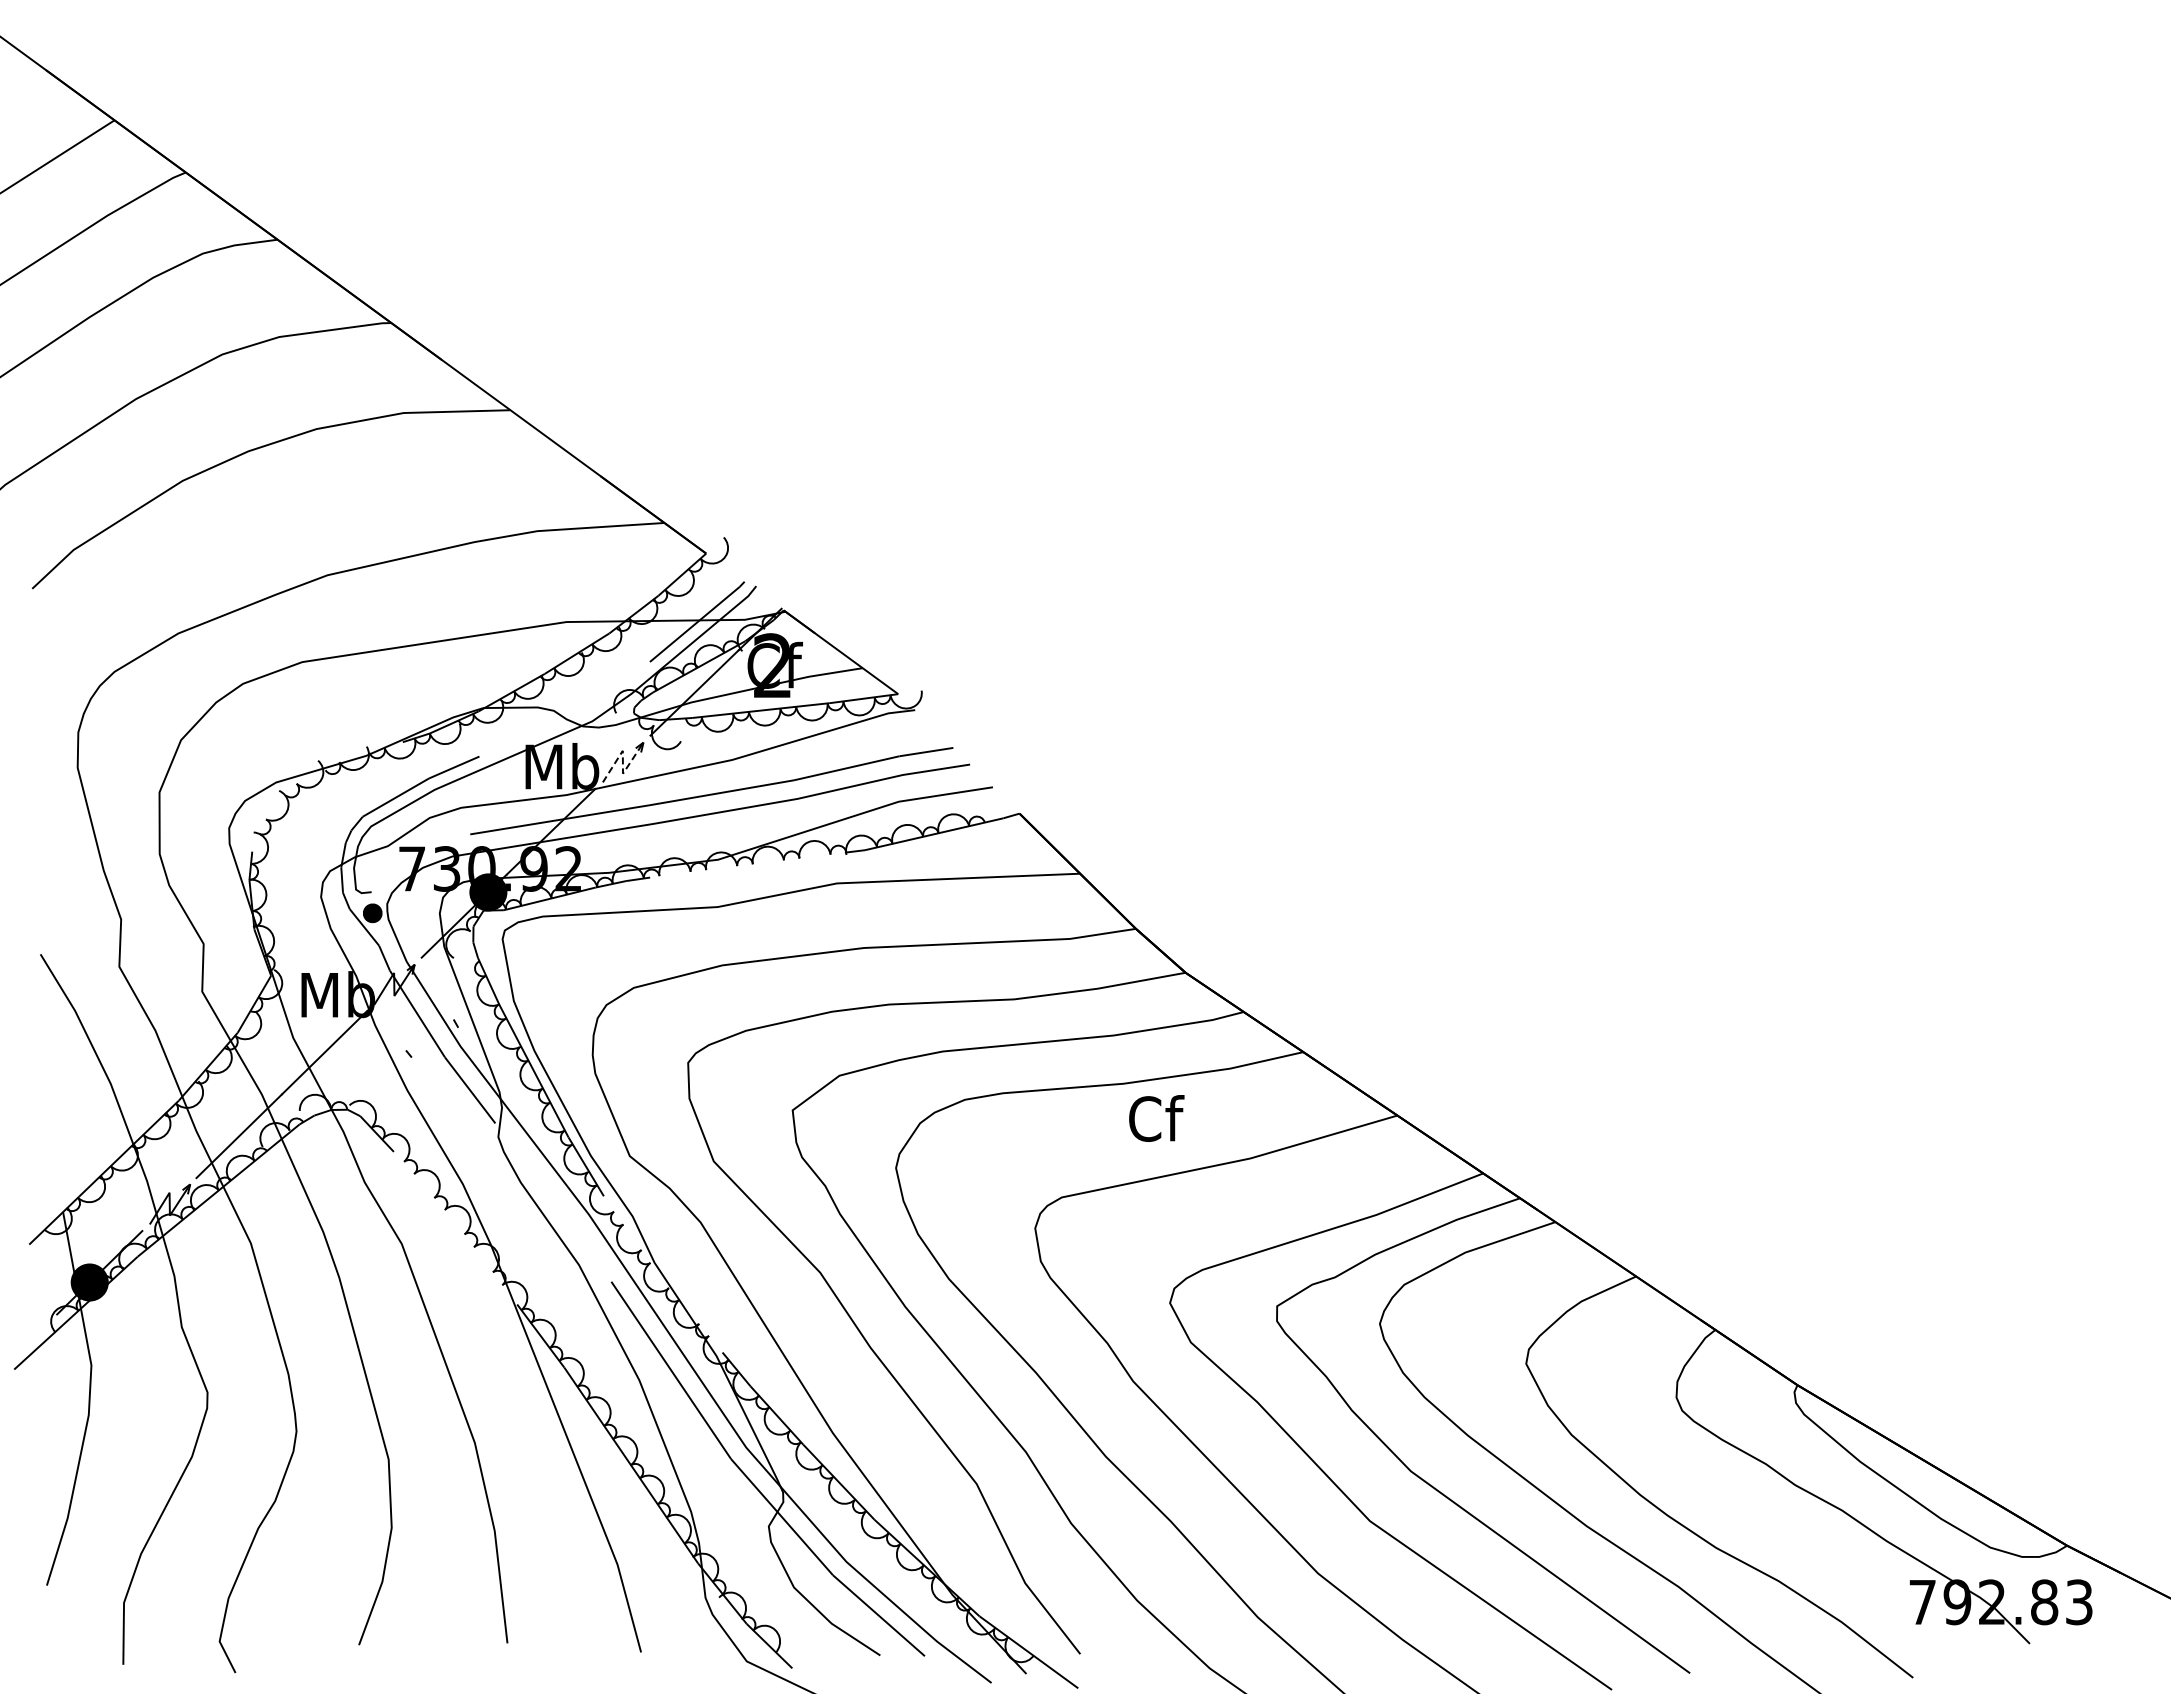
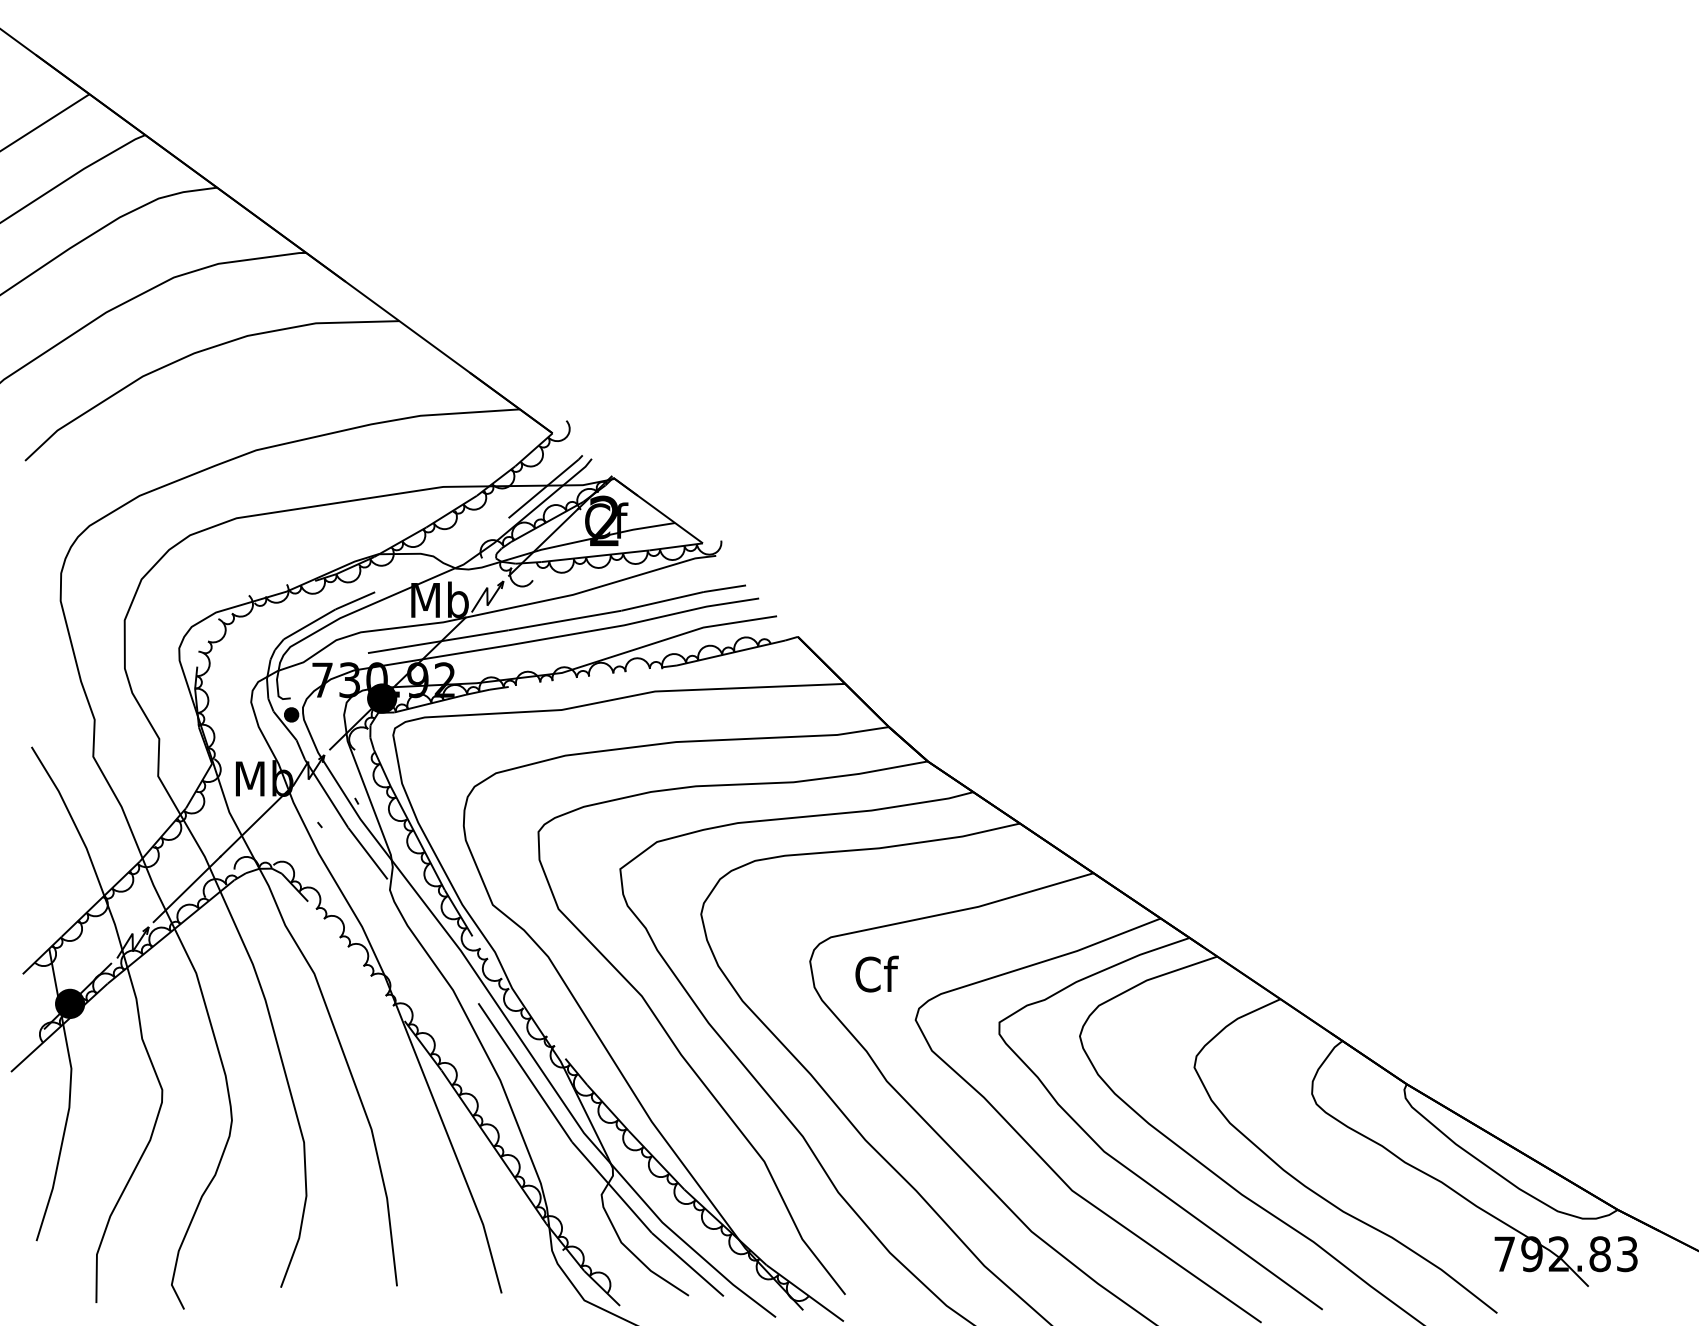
line: (622, 762) -> (487, 596), dashed -> solid
text: (1156, 1118) -> (876, 974), moved

